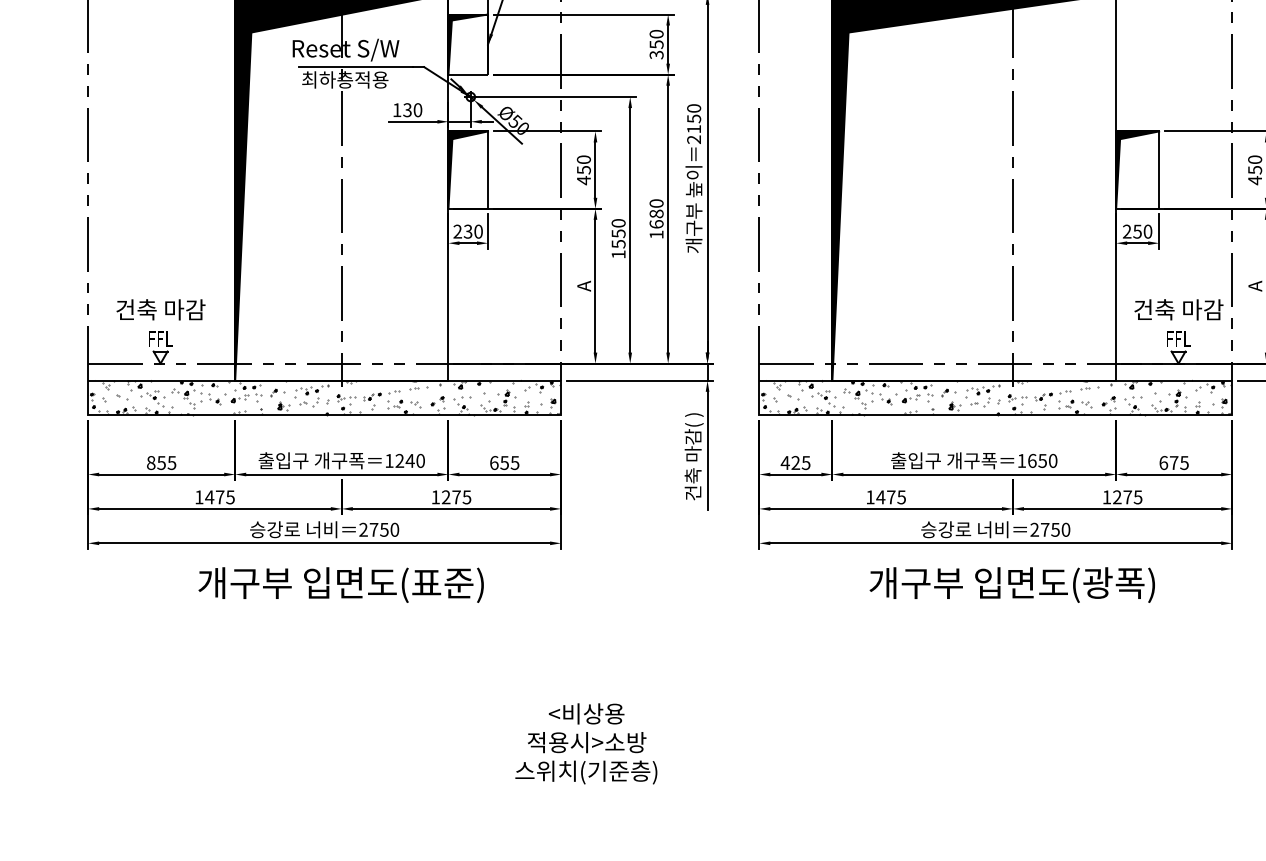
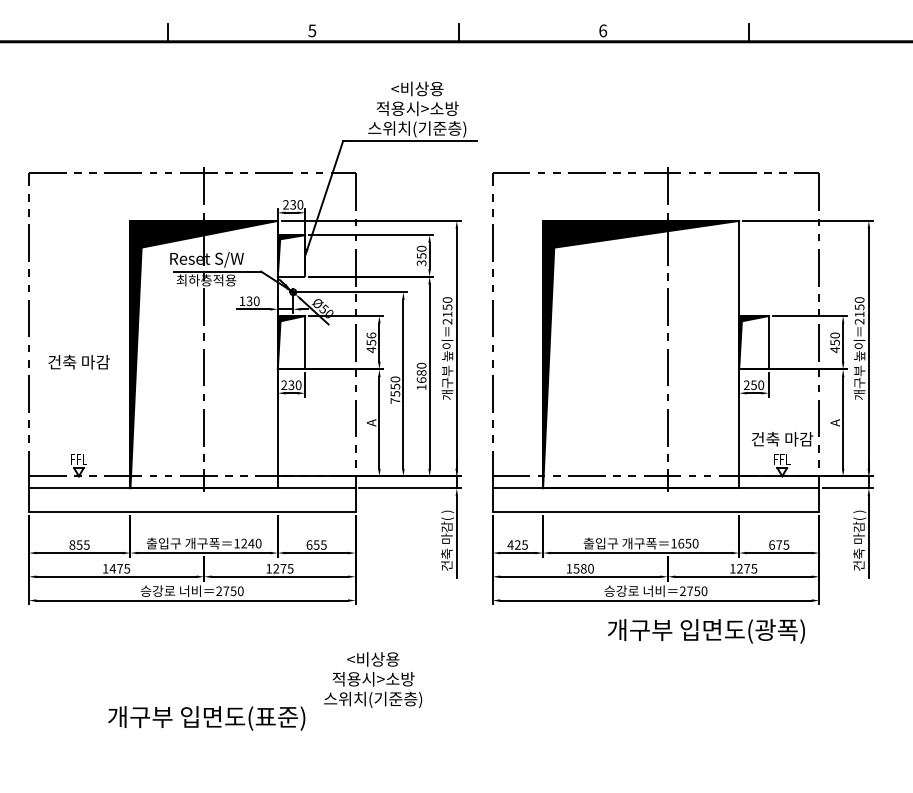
text: (584, 159) -> (371, 335), 450 -> 456
text: (618, 253) -> (395, 400), 1550 -> 7550
text: (159, 308) -> (78, 361), moved
hatch: (324, 398) -> (192, 500), removed
hatch: (996, 398) -> (656, 500), removed
text: (890, 496) -> (583, 568), 1475 -> 1580
text: (340, 585) -> (206, 718), moved
text: (1012, 585) -> (706, 631), moved
text: (586, 744) -> (373, 680), moved

